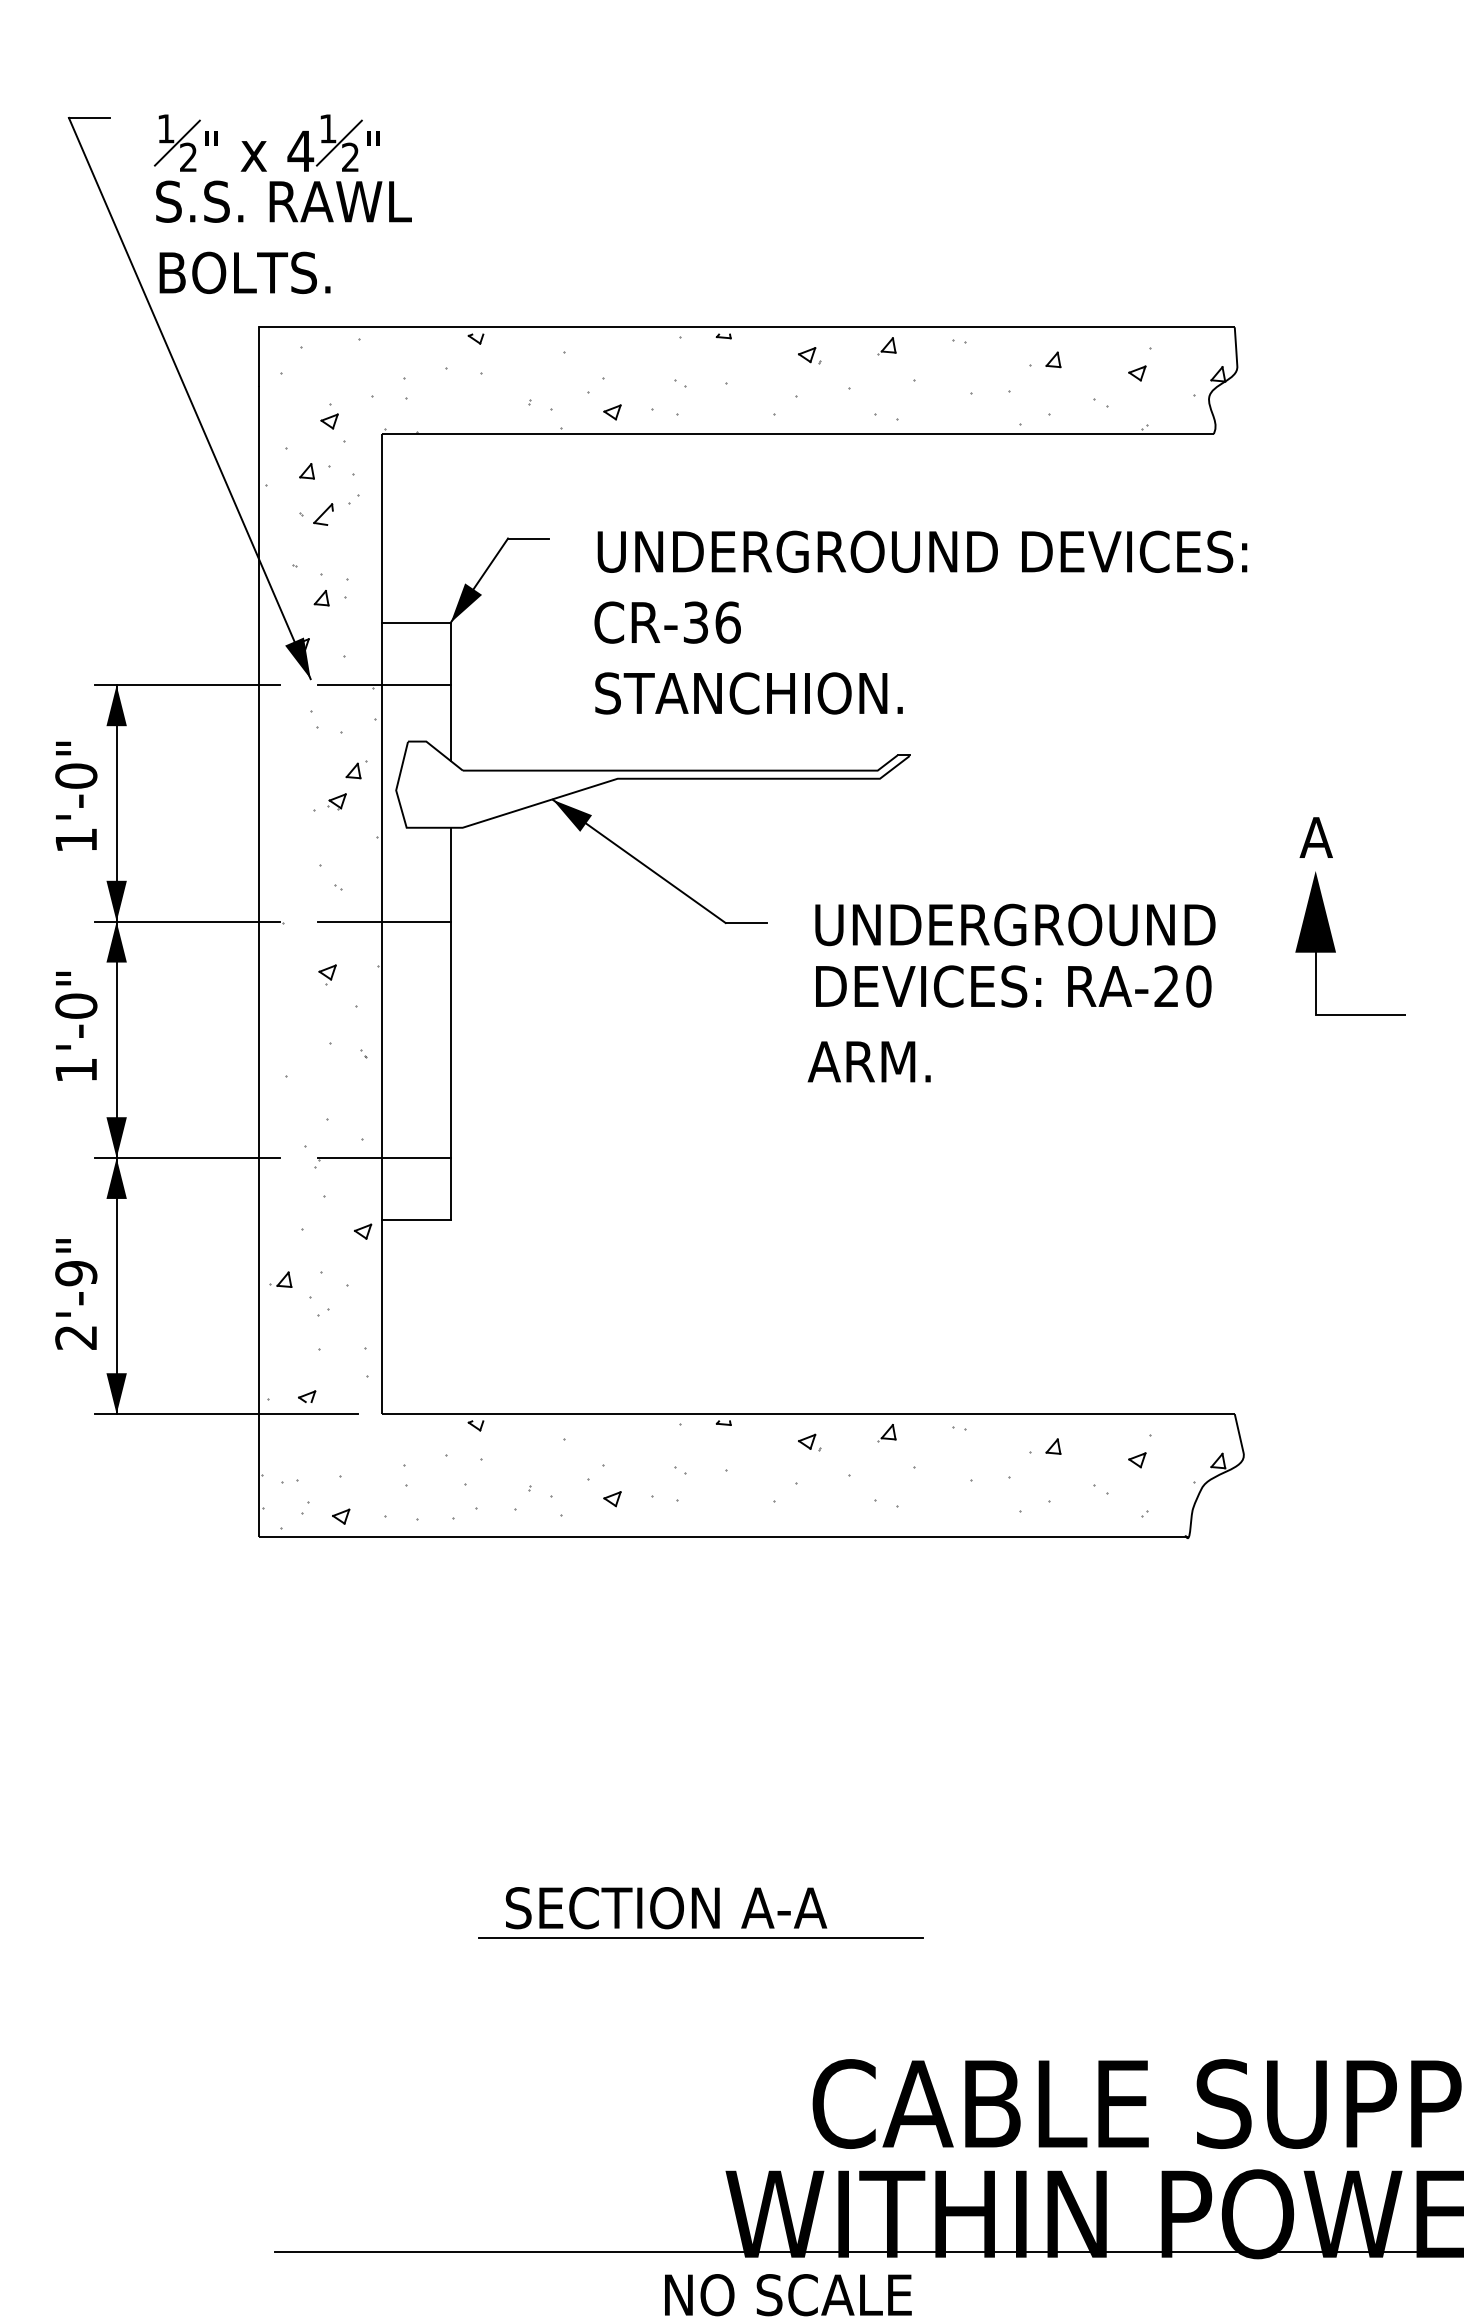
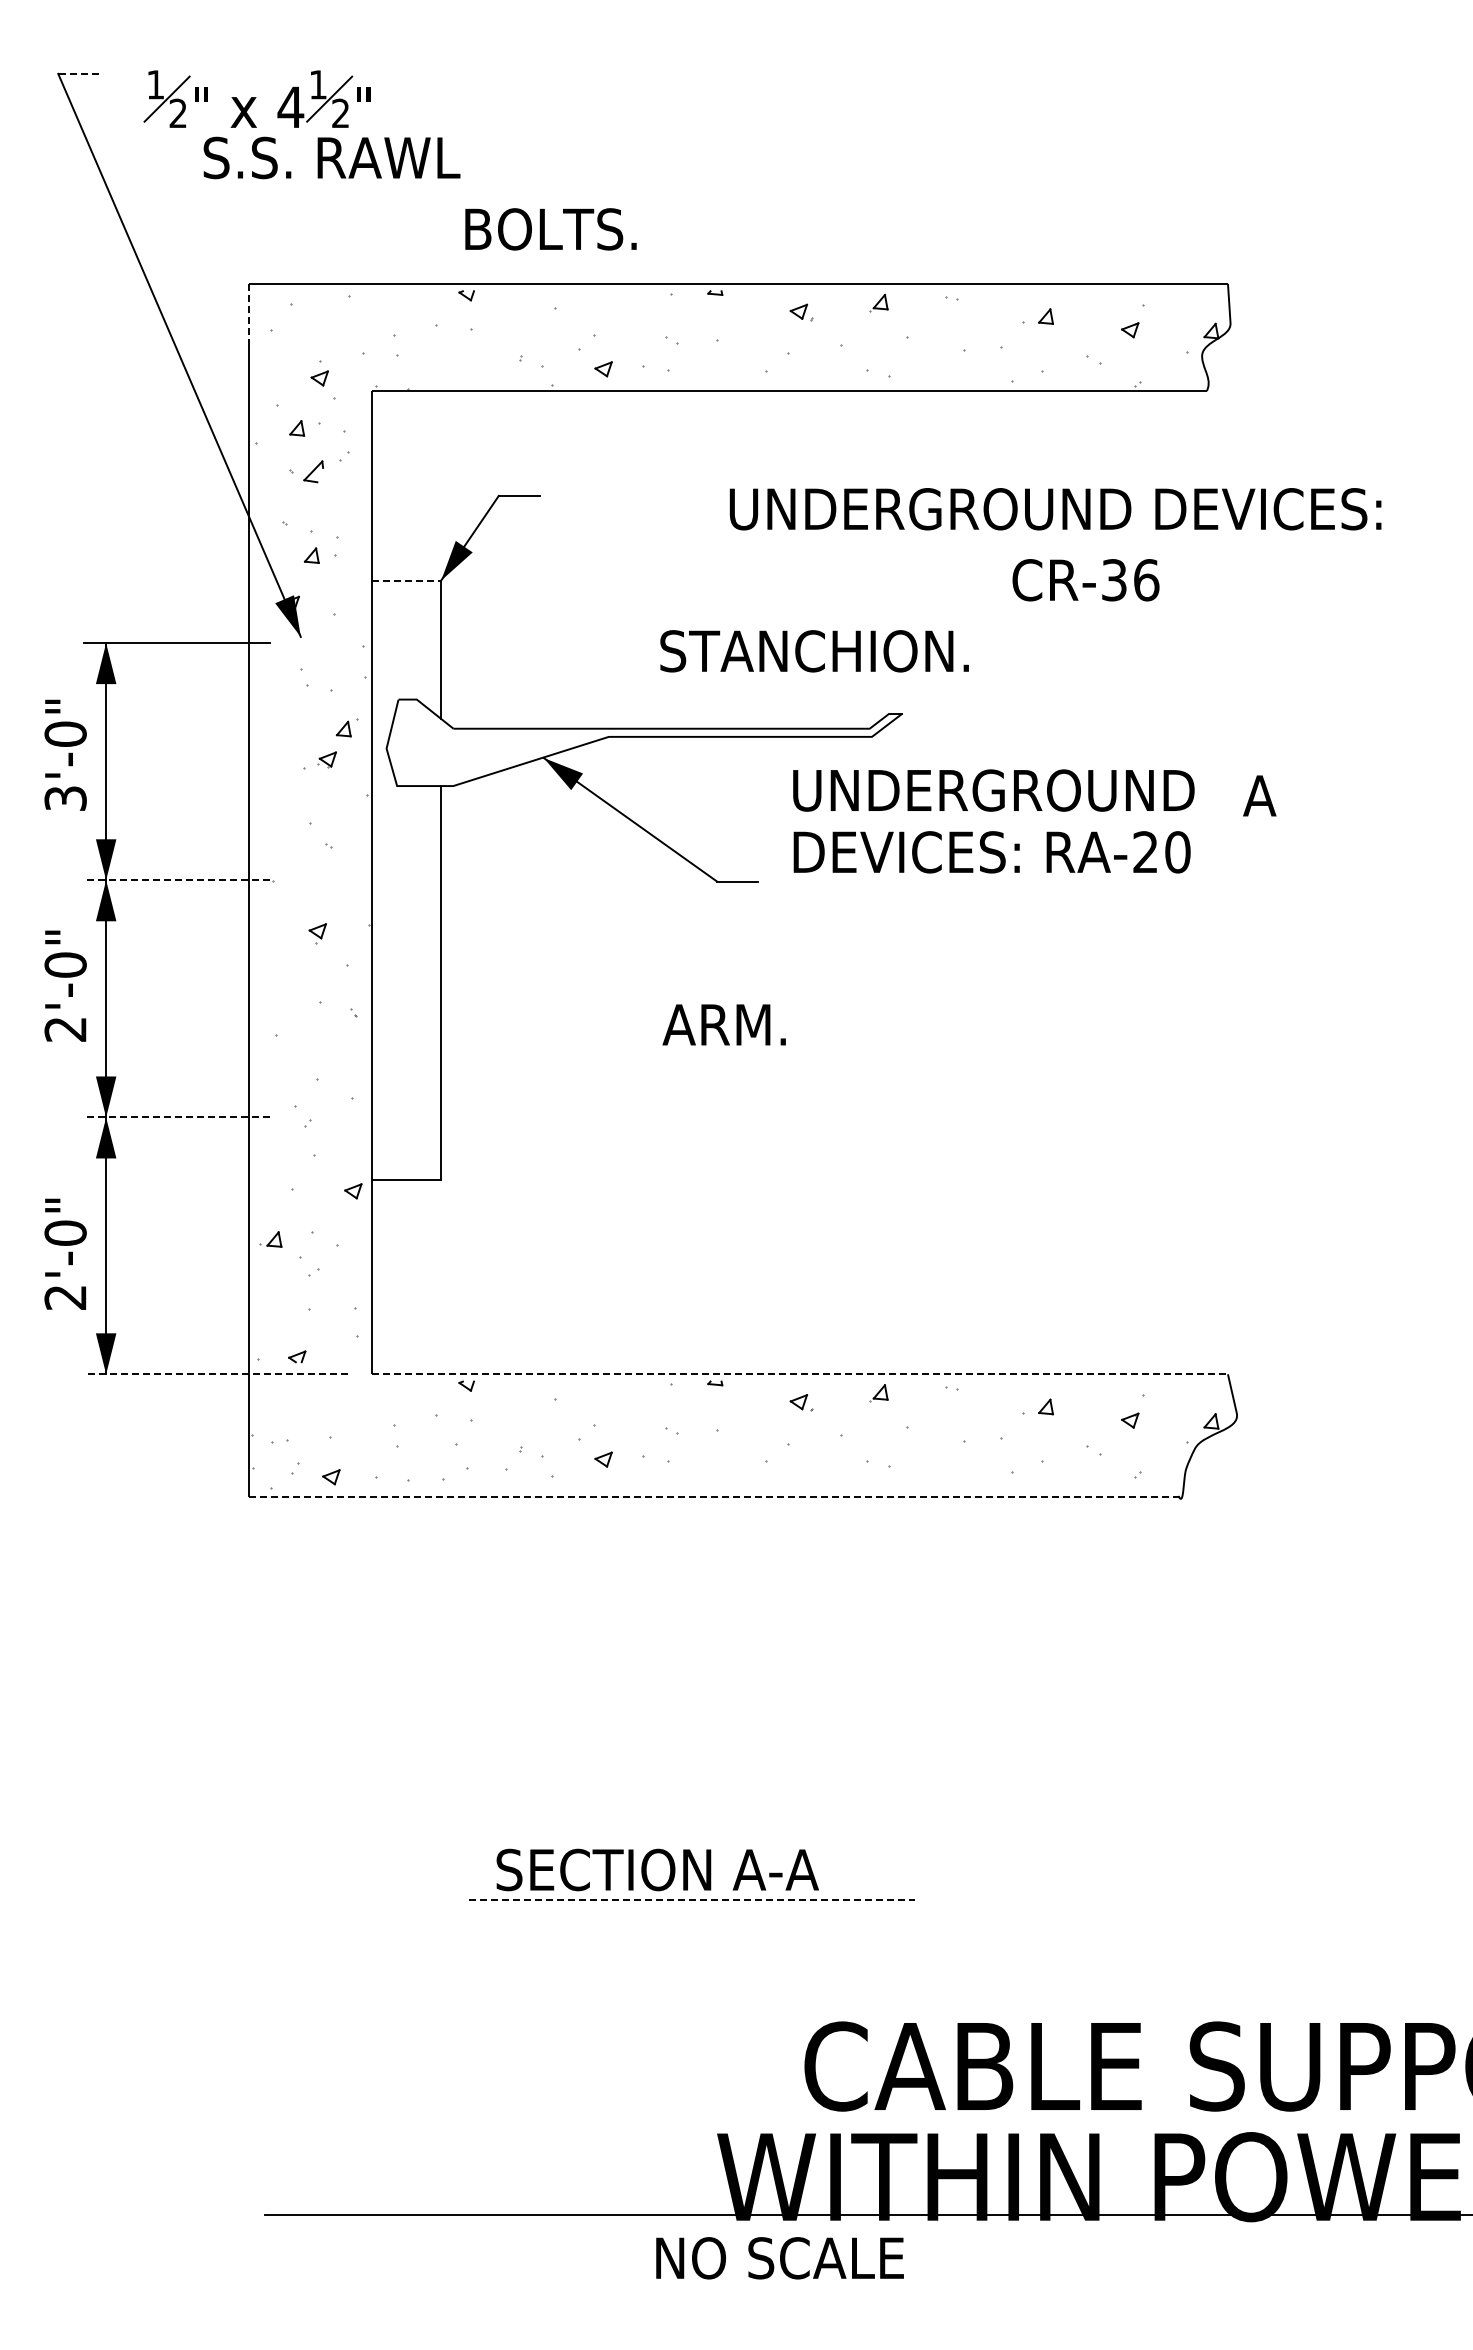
line: (89, 117) -> (78, 73), solid -> dashed
text: (283, 201) -> (331, 157), moved
text: (244, 273) -> (550, 229), moved
line: (259, 356) -> (249, 313), solid -> dashed
text: (922, 552) -> (1055, 509), moved
line: (416, 622) -> (406, 580), solid -> dashed
text: (667, 622) -> (1085, 580), moved
line: (384, 685) -> (374, 643), removed
text: (748, 693) -> (814, 651), moved
text: (1316, 837) -> (1259, 795), moved
text: (76, 840) -> (65, 798), 1'-0" -> 3'-0"
line: (187, 921) -> (177, 880), solid -> dashed
line: (384, 921) -> (374, 880), removed
part: (1334, 946) -> (1328, 905), removed
text: (1015, 955) -> (993, 821), moved
text: (868, 1061) -> (723, 1024), moved
text: (76, 1070) -> (65, 1029), 1'-0" -> 2'-0"
line: (187, 1158) -> (177, 1117), solid -> dashed
line: (384, 1158) -> (374, 1117), removed
text: (76, 1273) -> (65, 1233), 2'-9" -> 2'-0"
line: (226, 1414) -> (216, 1374), solid -> dashed
line: (808, 1414) -> (800, 1374), solid -> dashed
line: (724, 1536) -> (715, 1497), solid -> dashed
line: (701, 1938) -> (692, 1900), solid -> dashed

